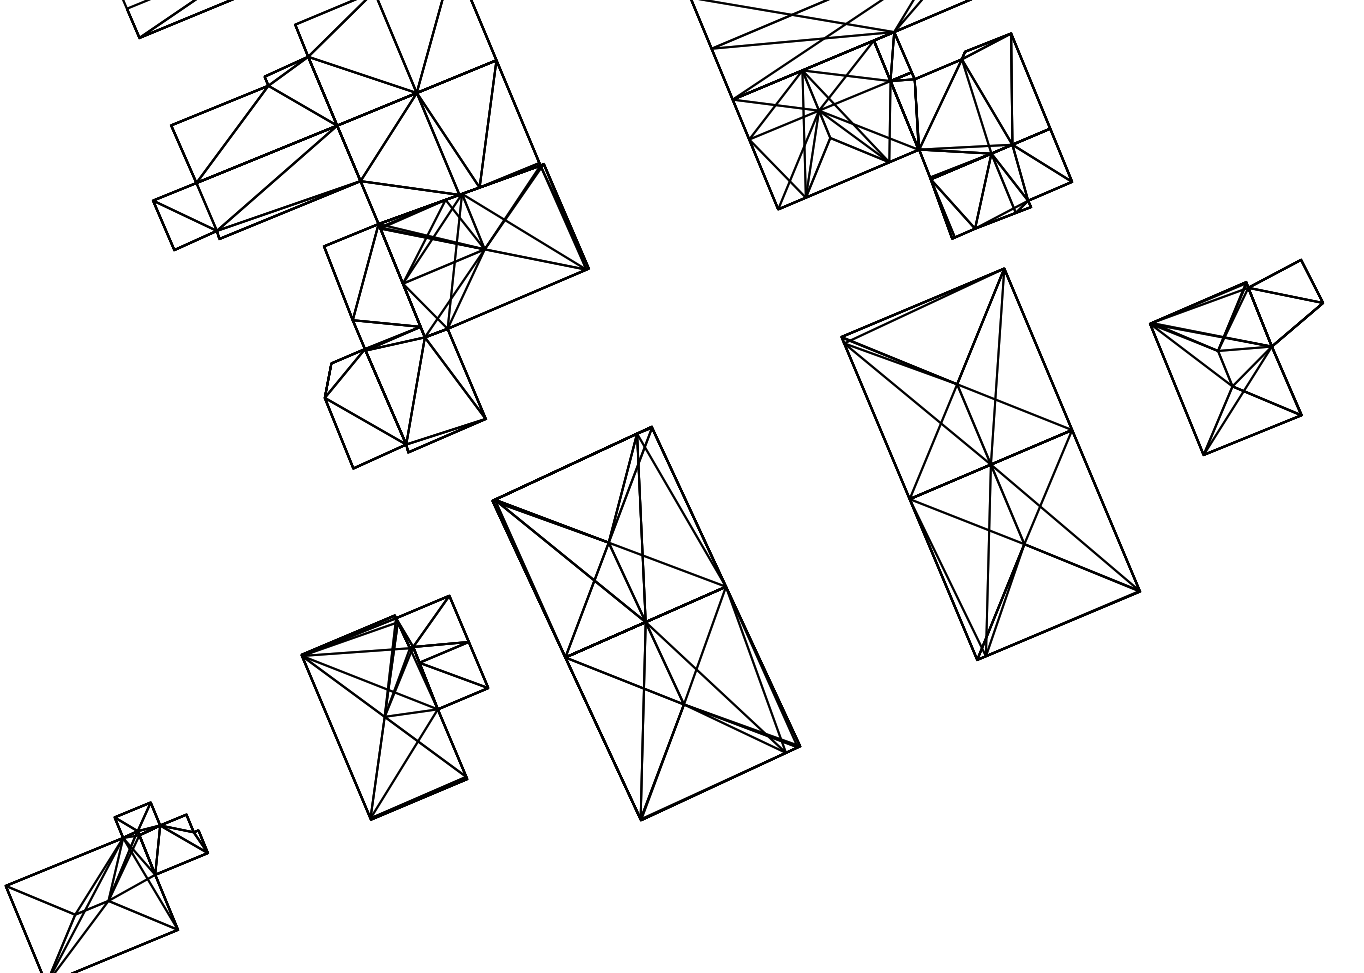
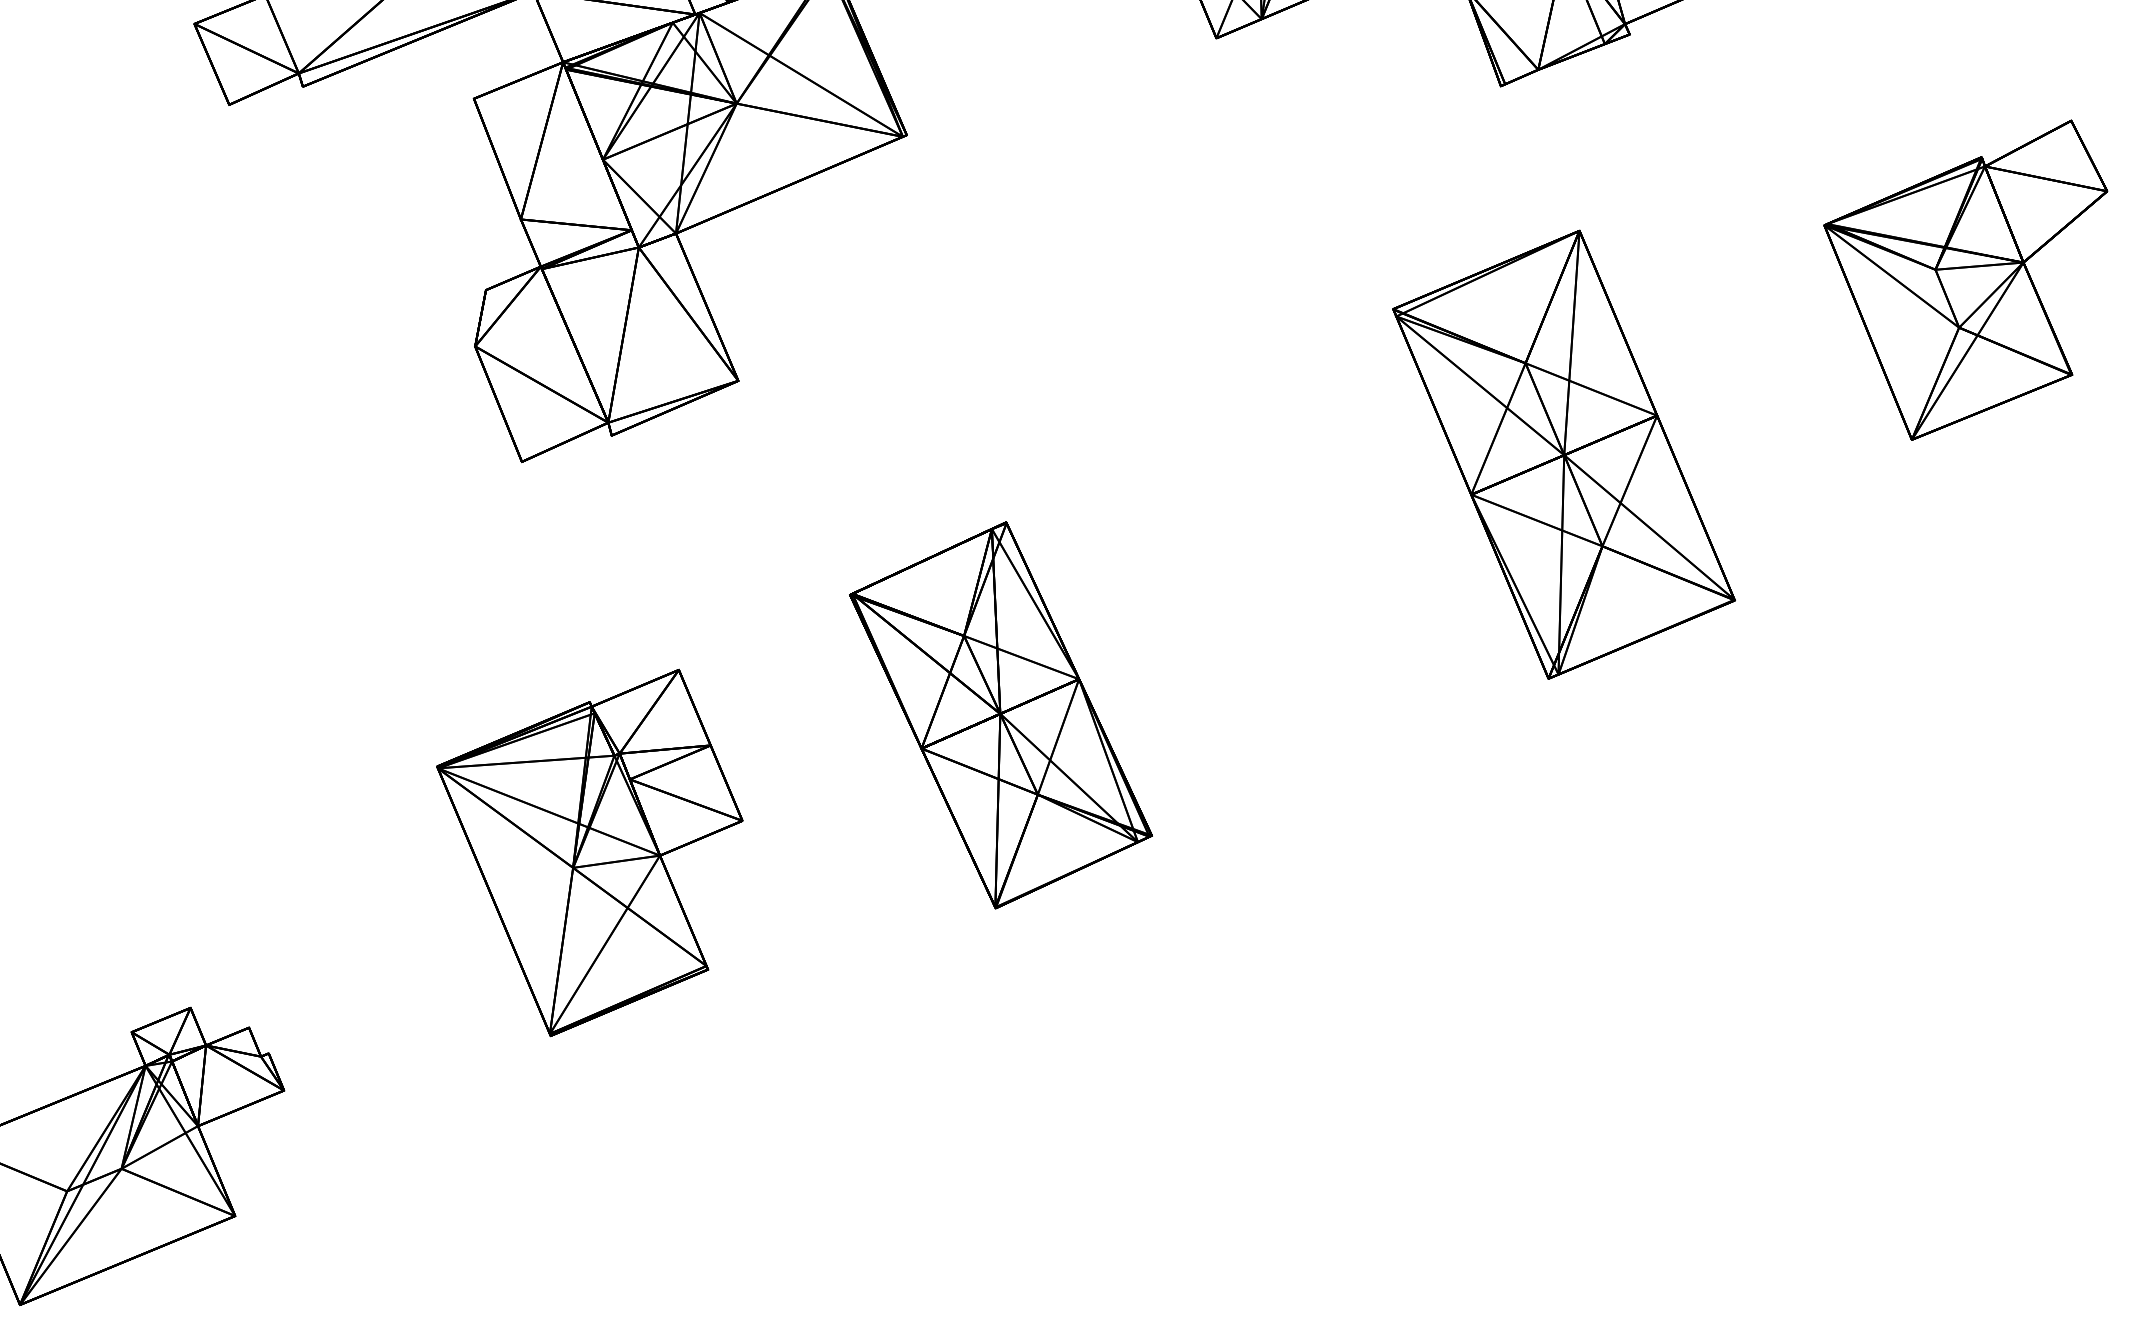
part: (990, 463) -> (1563, 453), size x0.7
part: (646, 623) -> (1001, 715), size x0.6

